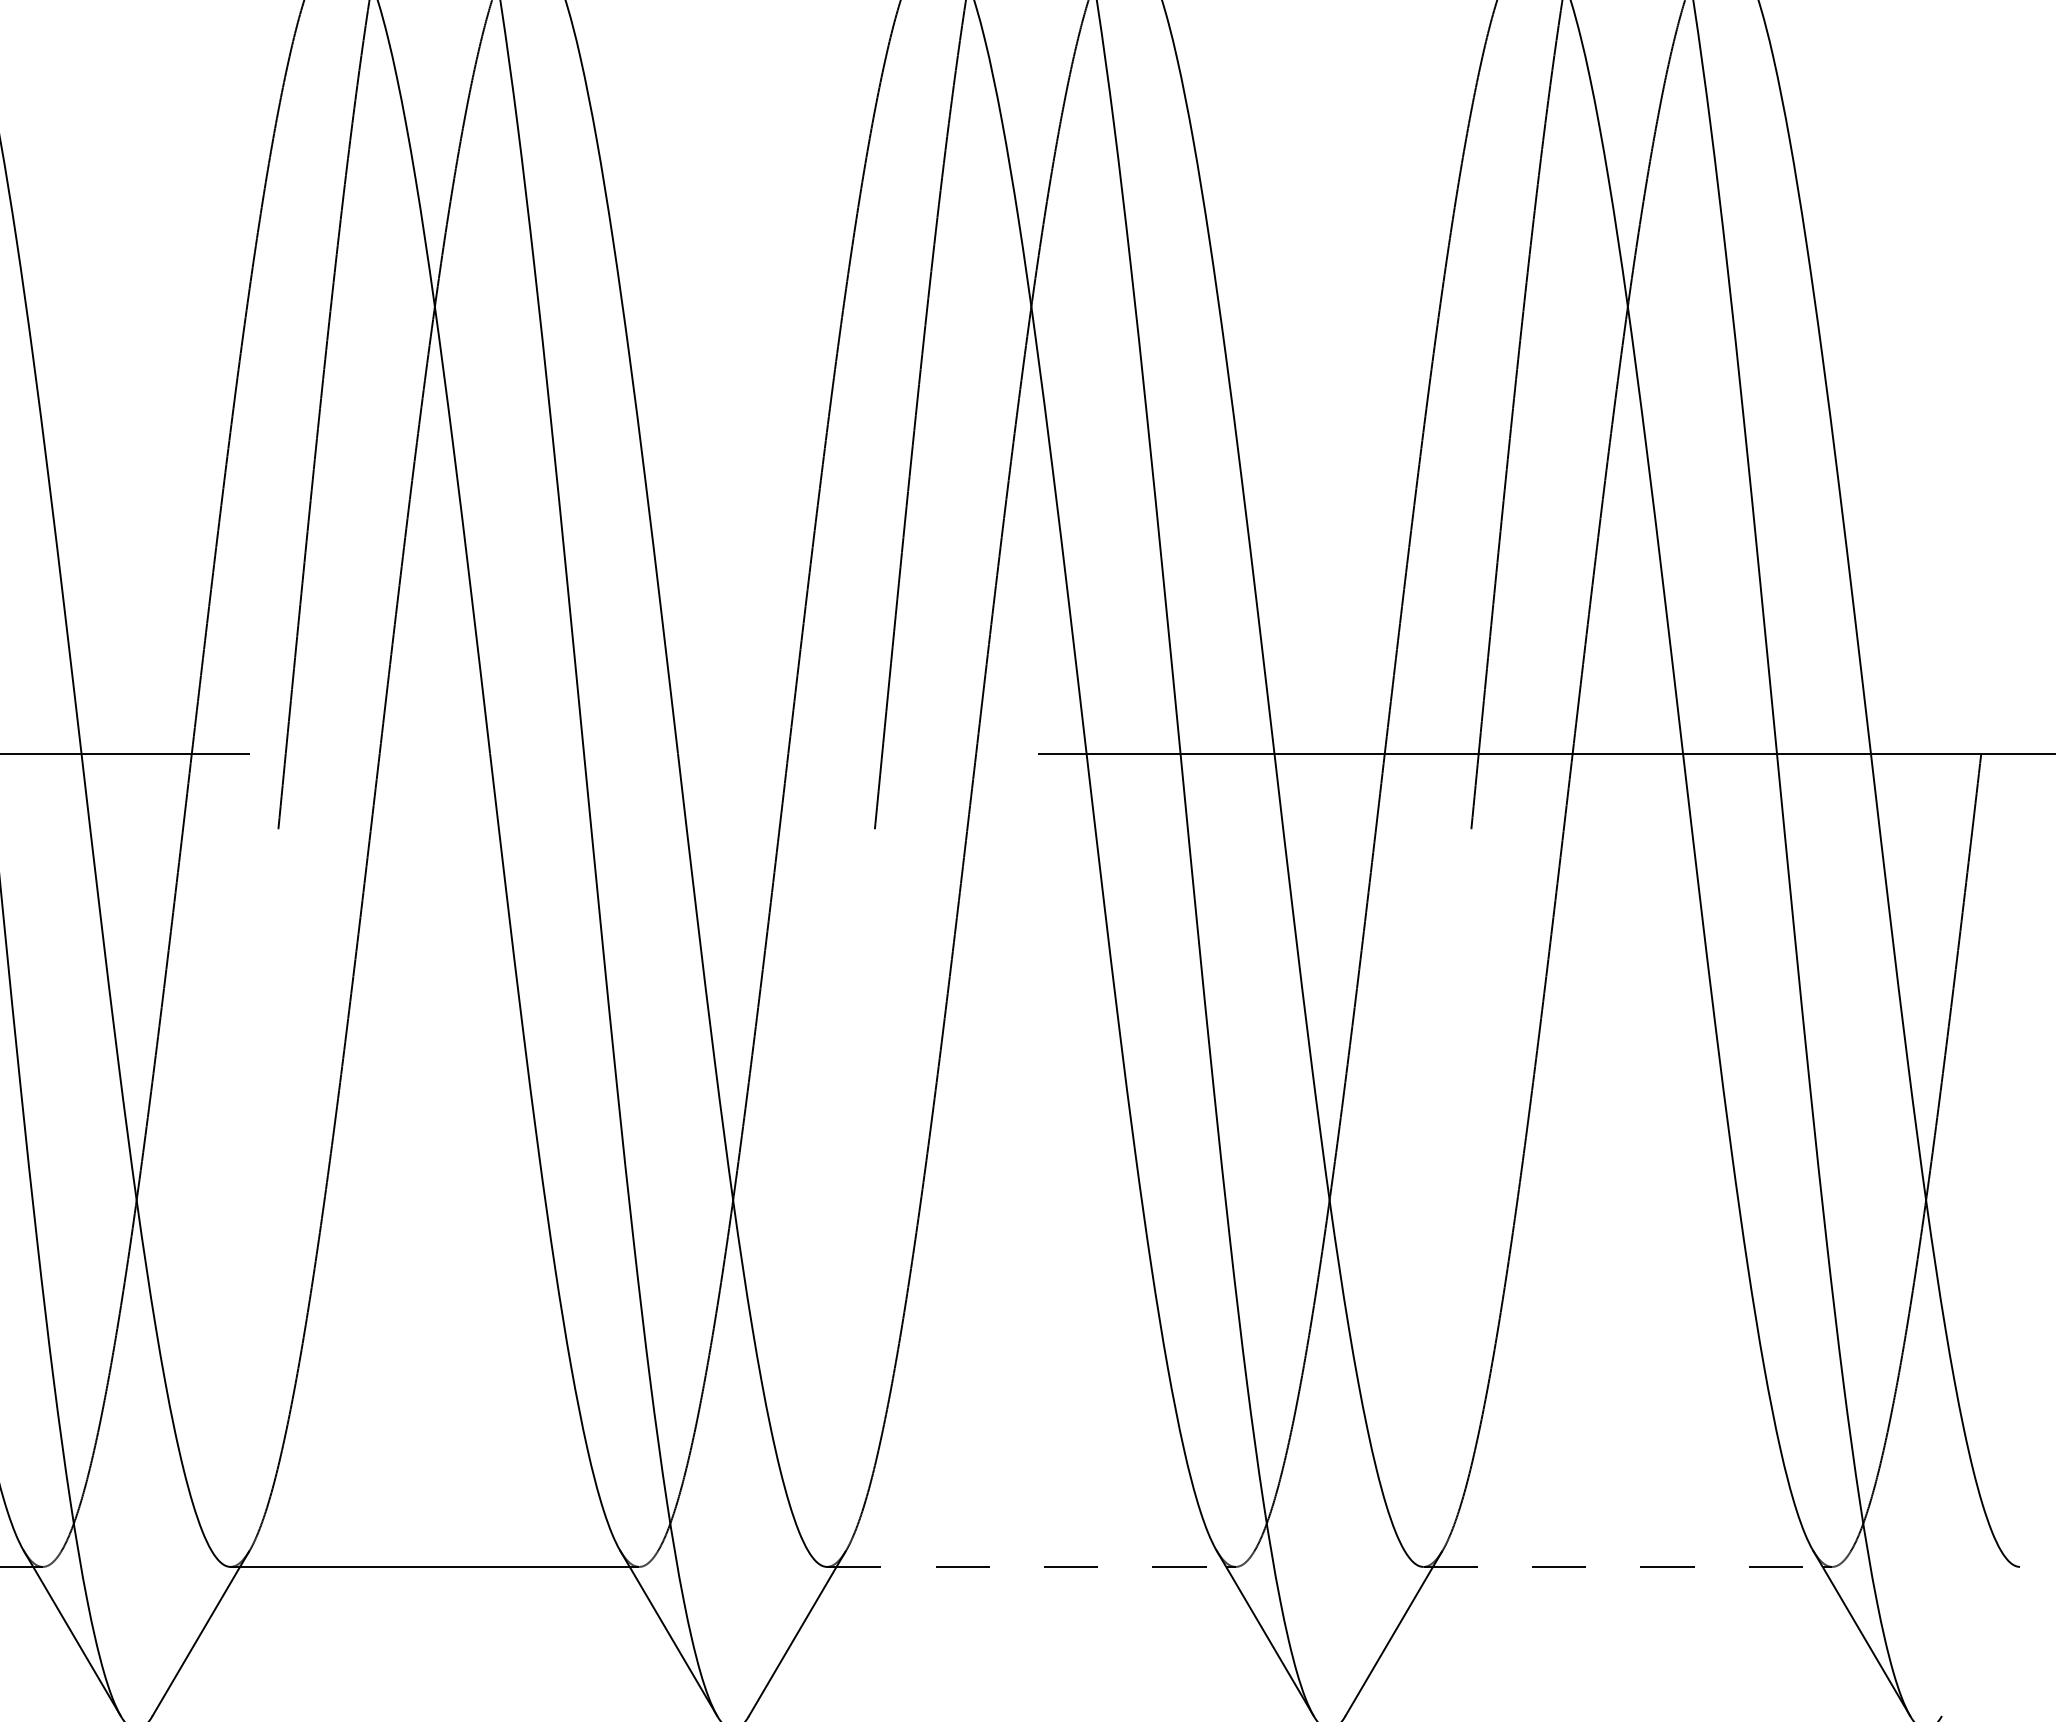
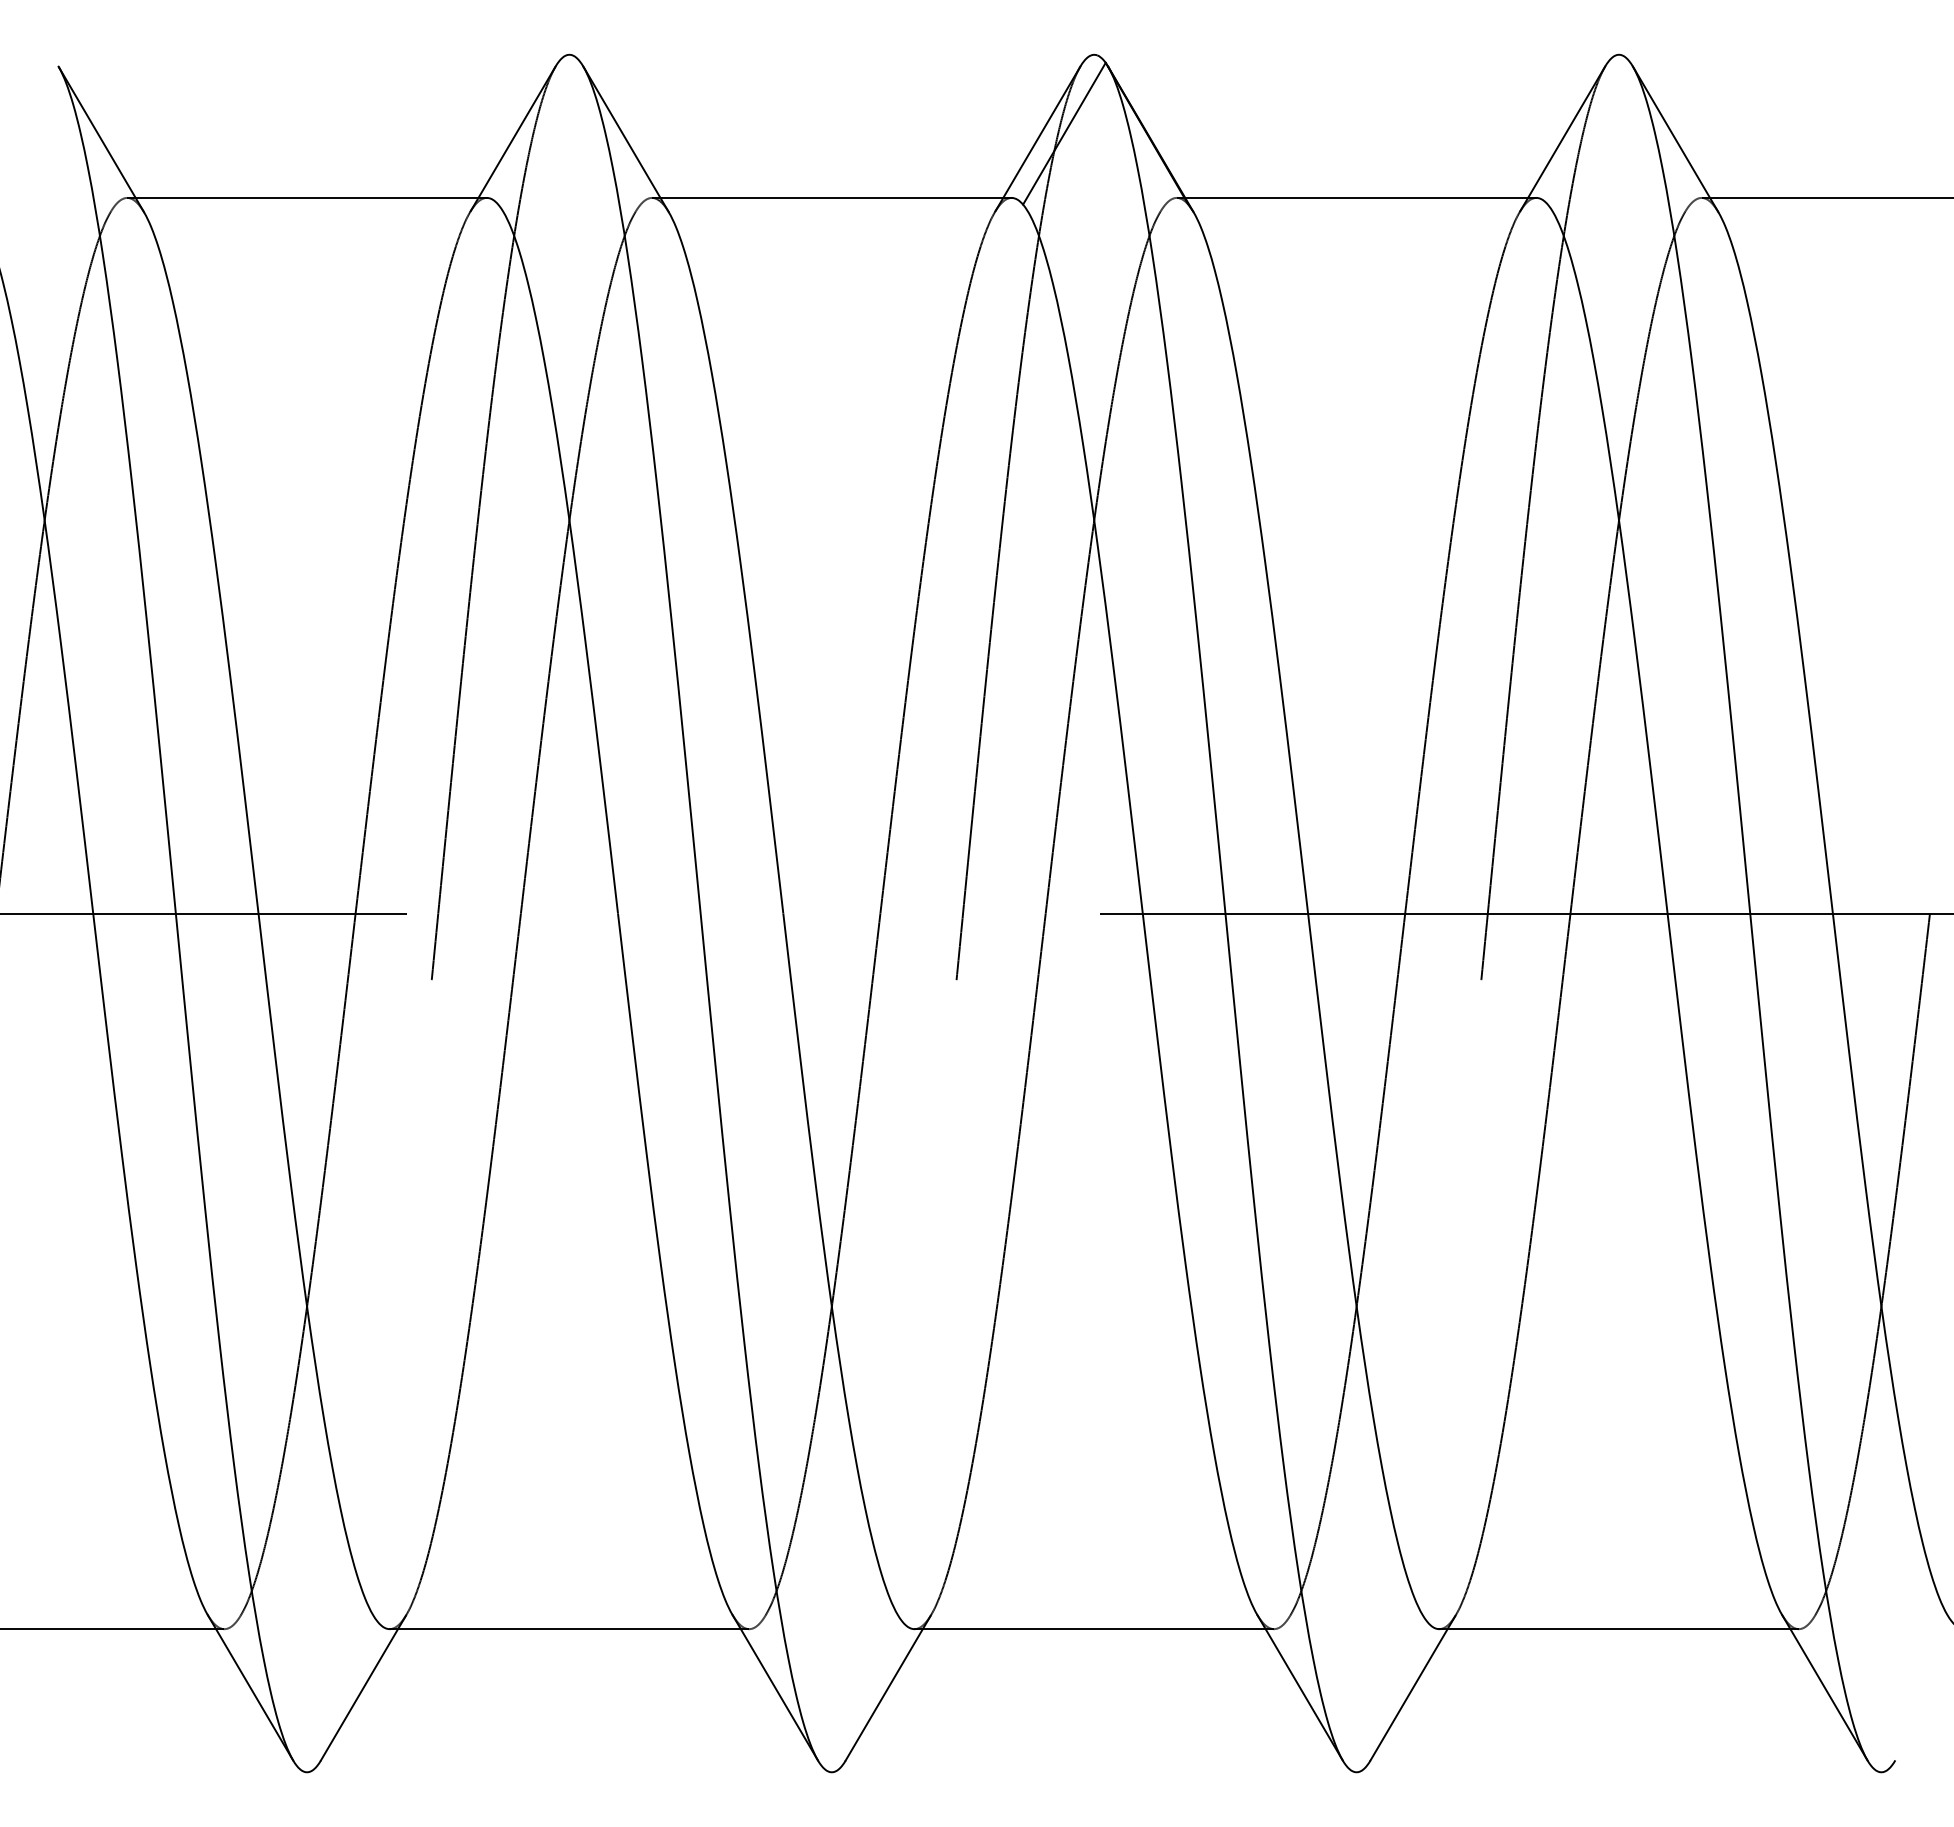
line: (1027, 1567) -> (1090, 1629), dashed -> solid
line: (1622, 1567) -> (1614, 1629), dashed -> solid

